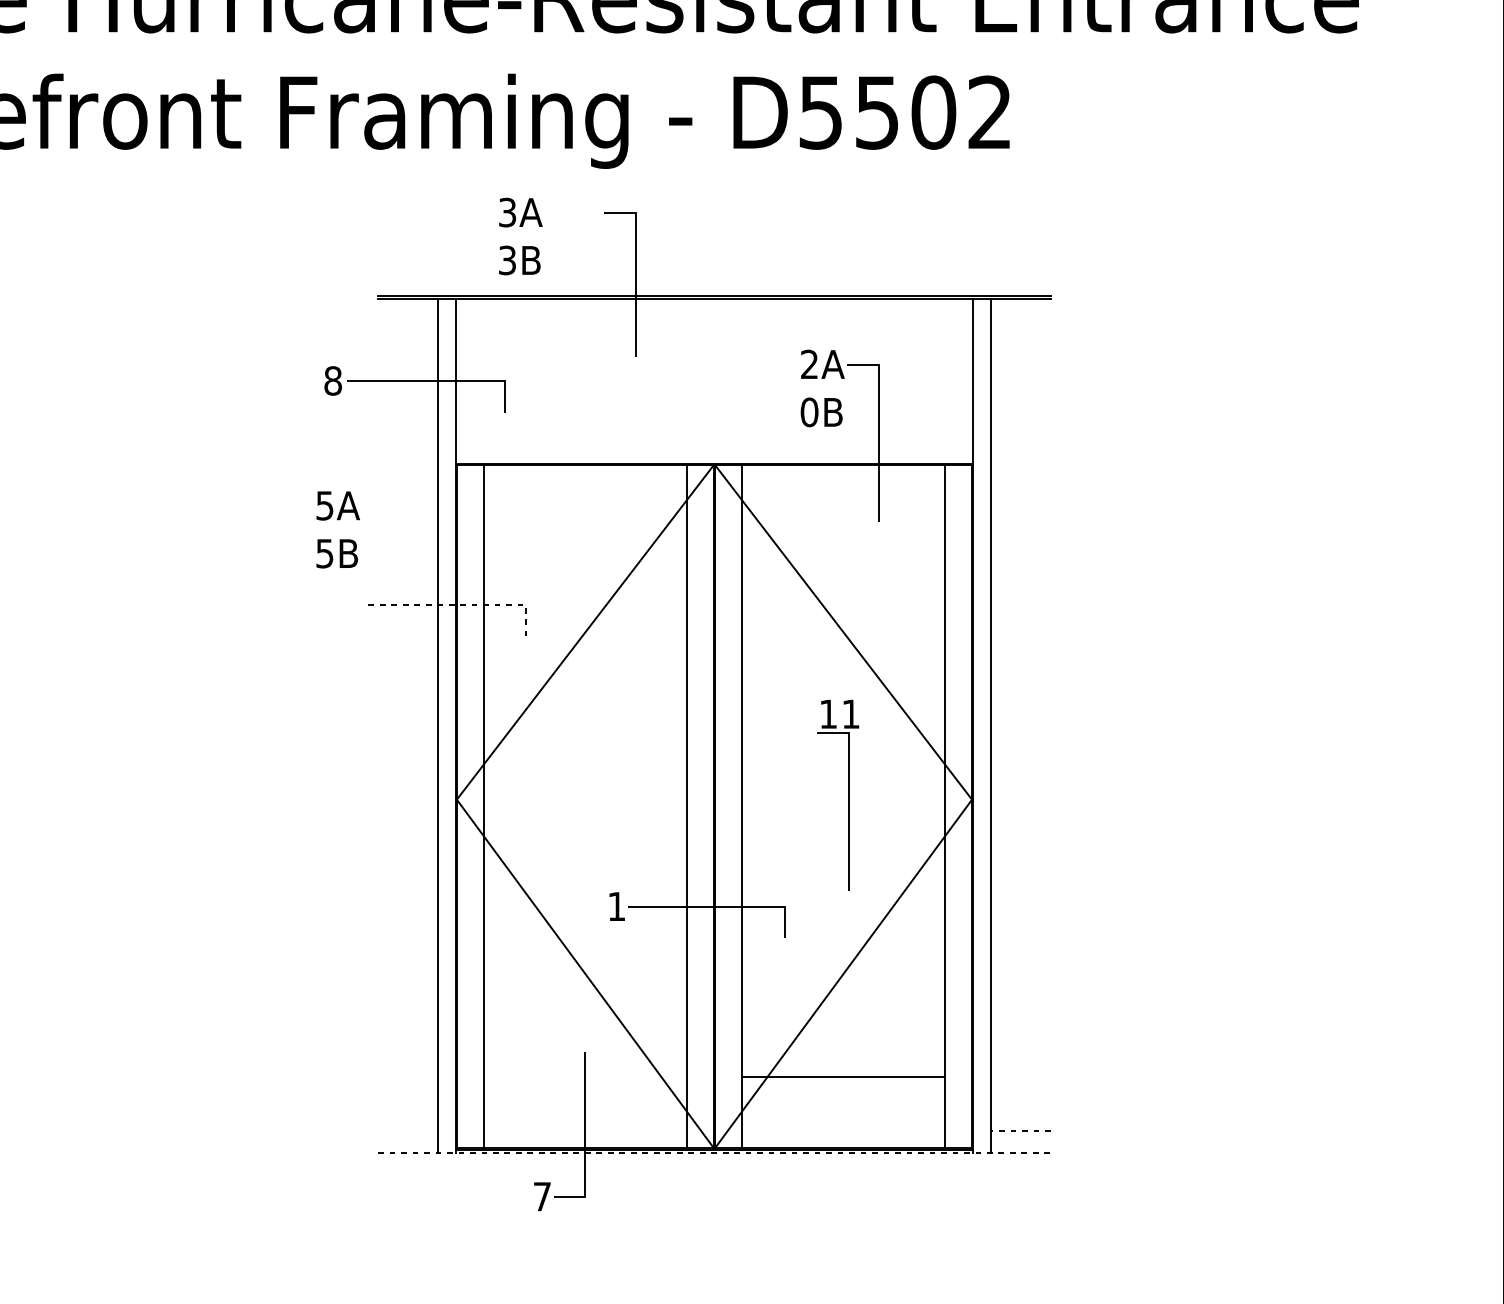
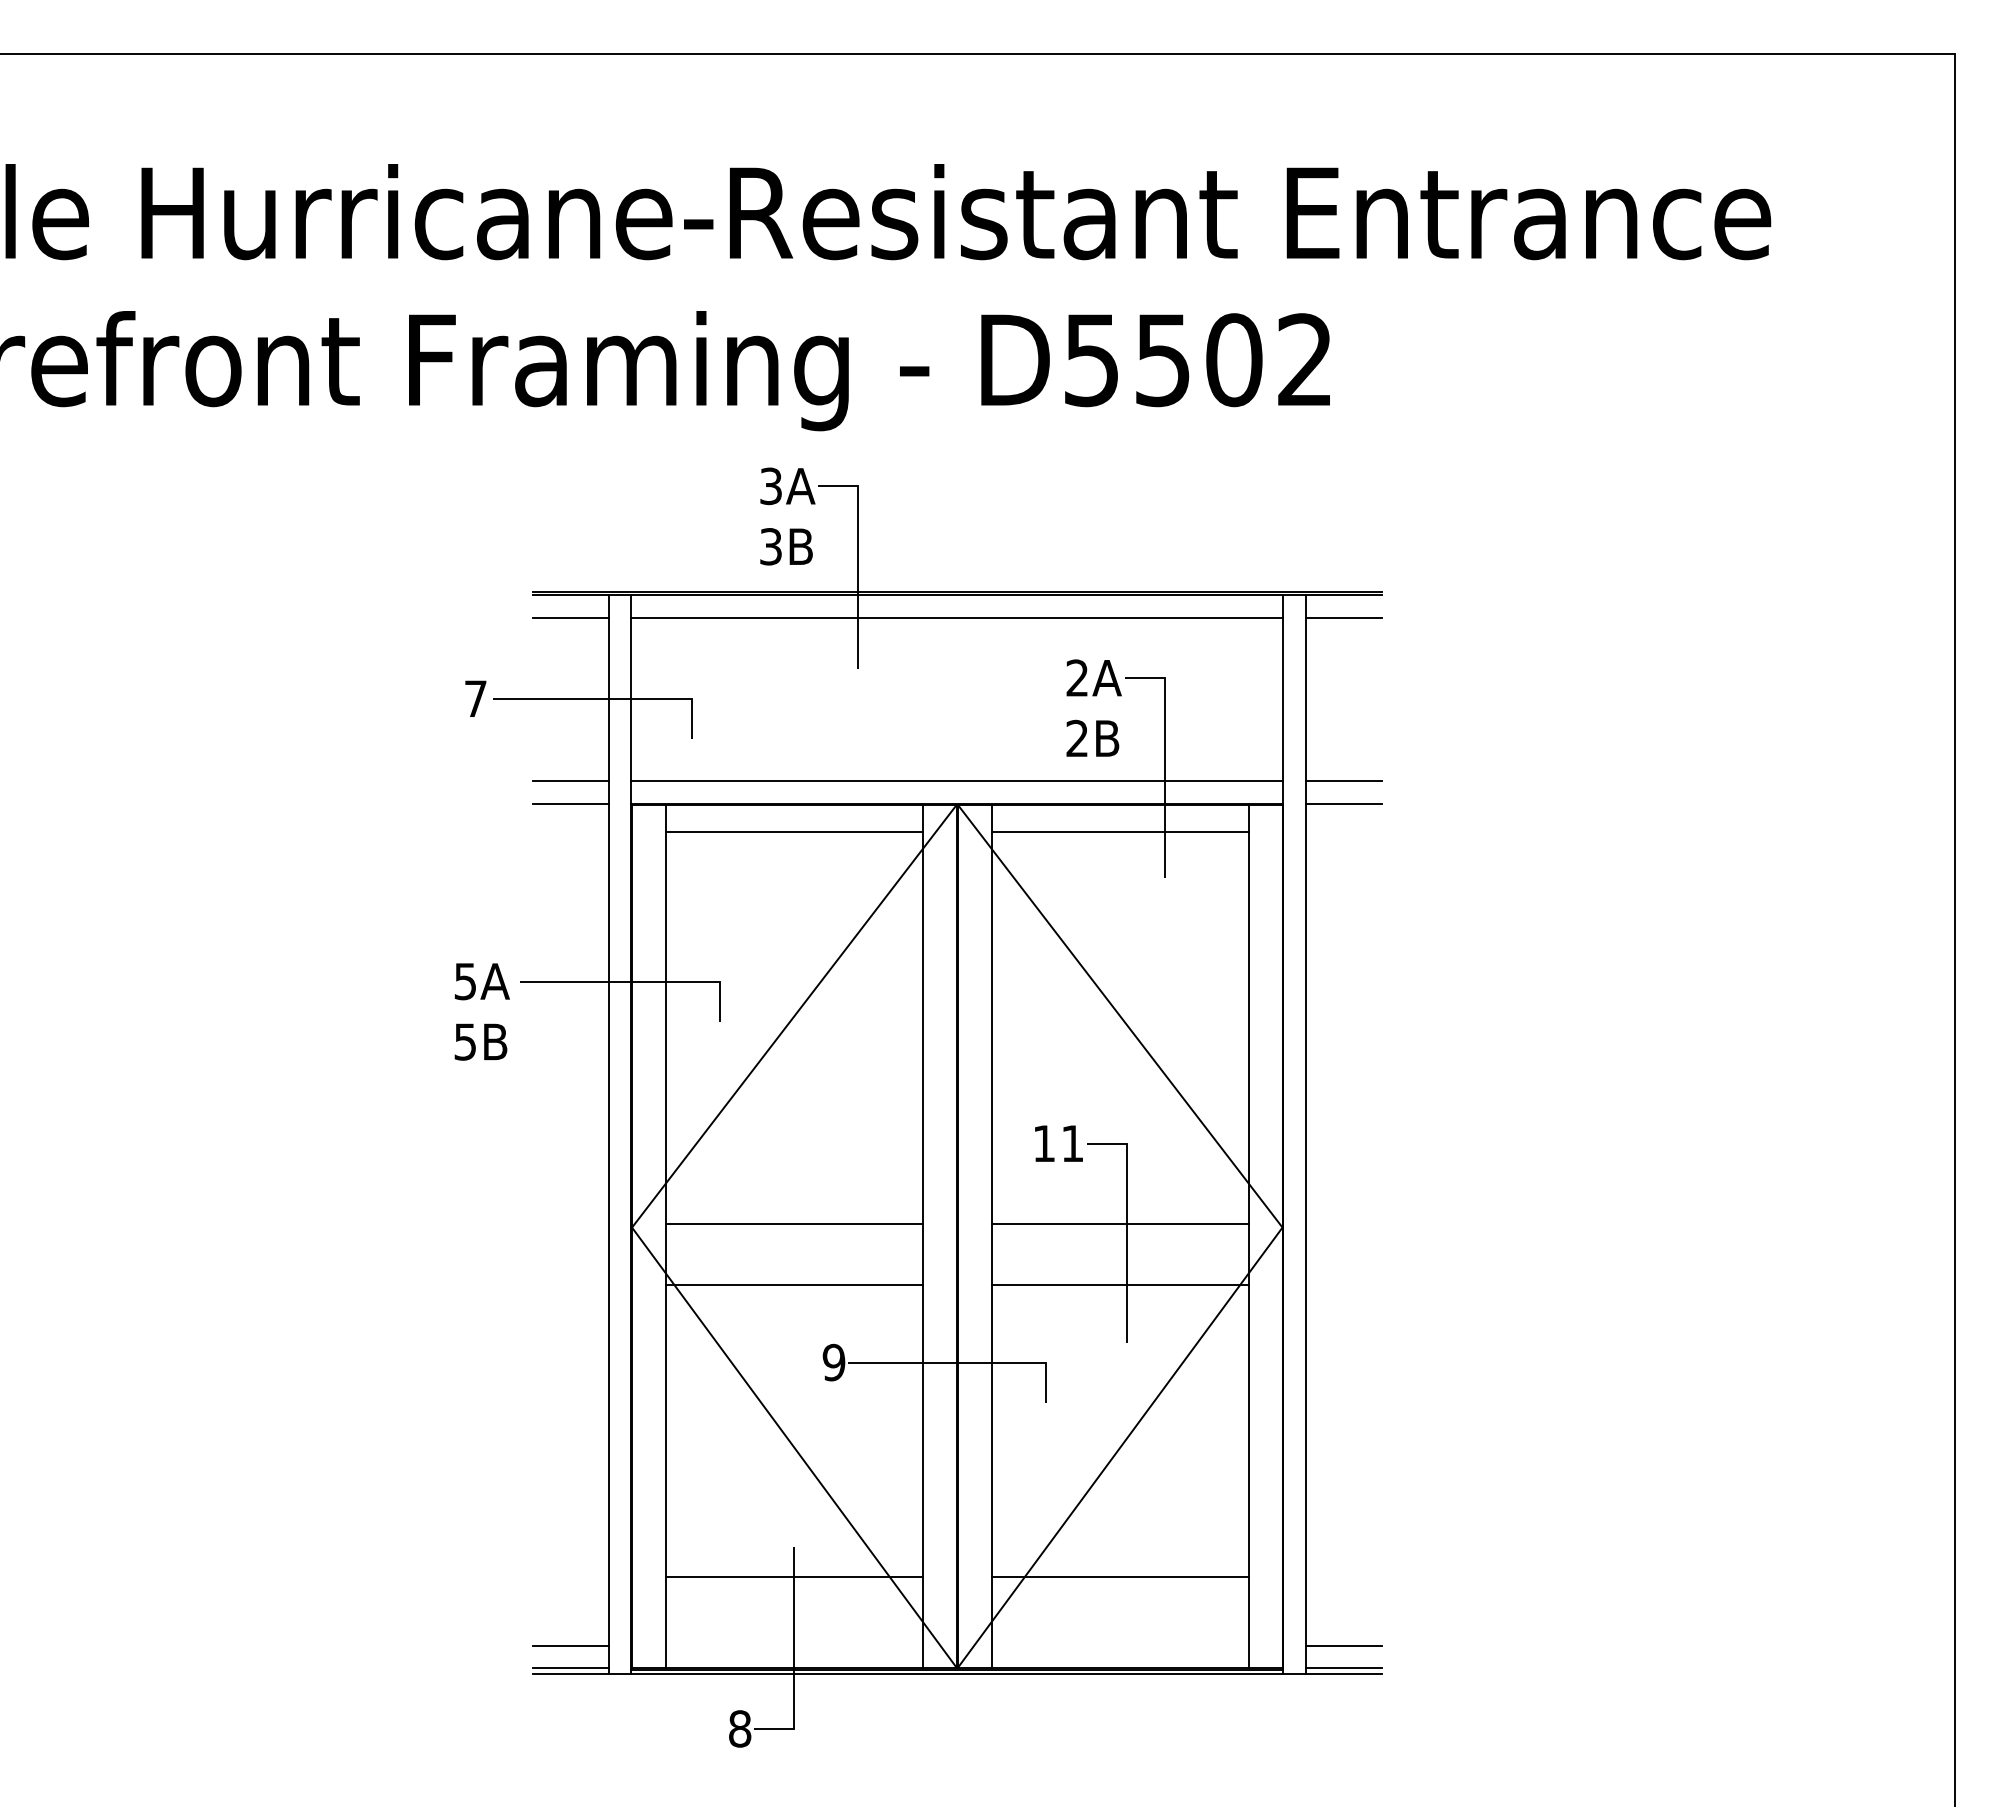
text: (520, 236) -> (787, 516), moved
line: (408, 316) -> (570, 617), added
line: (714, 316) -> (957, 617), added
line: (1020, 316) -> (1343, 617), added
text: (332, 380) -> (475, 698), 8 -> 7
text: (809, 412) -> (1077, 738), 0B -> 2B
line: (408, 446) -> (570, 781), added
line: (714, 446) -> (957, 781), added
line: (1020, 446) -> (1343, 781), added
line: (408, 463) -> (570, 803), added
line: (1020, 463) -> (1343, 803), added
line: (585, 486) -> (794, 832), added
line: (842, 486) -> (1119, 832), added
text: (337, 529) -> (481, 1011), moved
line: (462, 604) -> (639, 981), dashed -> solid
text: (839, 714) -> (1058, 1143), moved
line: (585, 797) -> (794, 1224), added
line: (842, 797) -> (1119, 1224), added
line: (585, 845) -> (794, 1285), added
line: (842, 845) -> (1119, 1285), added
text: (616, 906) -> (833, 1362), 1 -> 9
line: (585, 1076) -> (794, 1577), added
line: (408, 1130) -> (570, 1645), added
line: (1021, 1130) -> (1344, 1645), dashed -> solid
line: (408, 1148) -> (570, 1668), added
line: (1020, 1148) -> (1343, 1668), added
line: (714, 1153) -> (957, 1674), dashed -> solid
text: (542, 1196) -> (740, 1728), 7 -> 8

